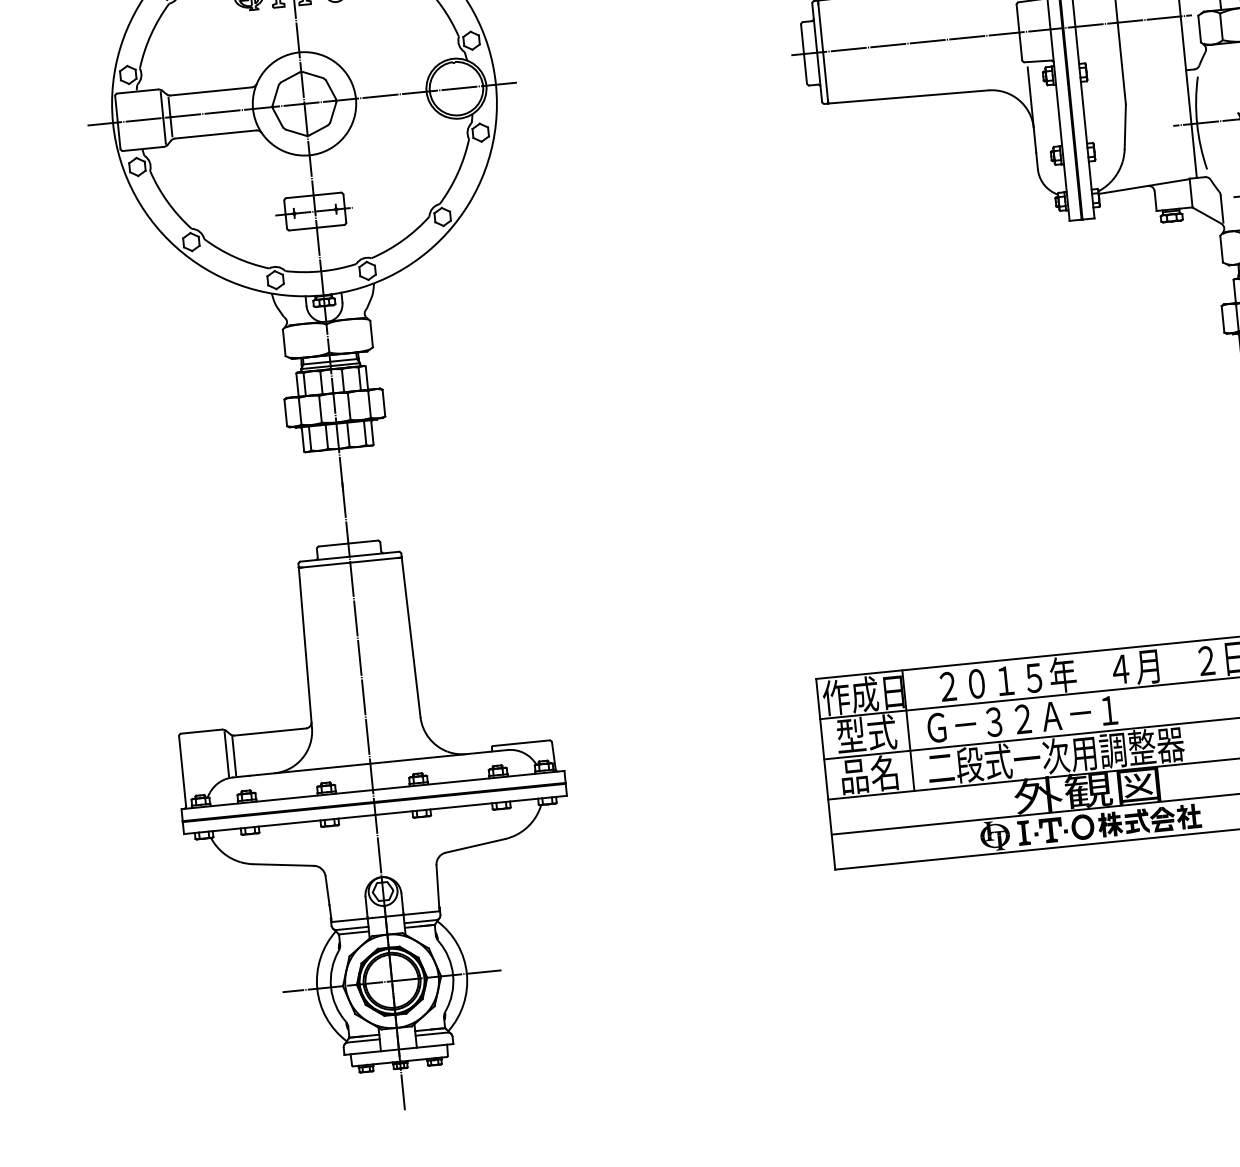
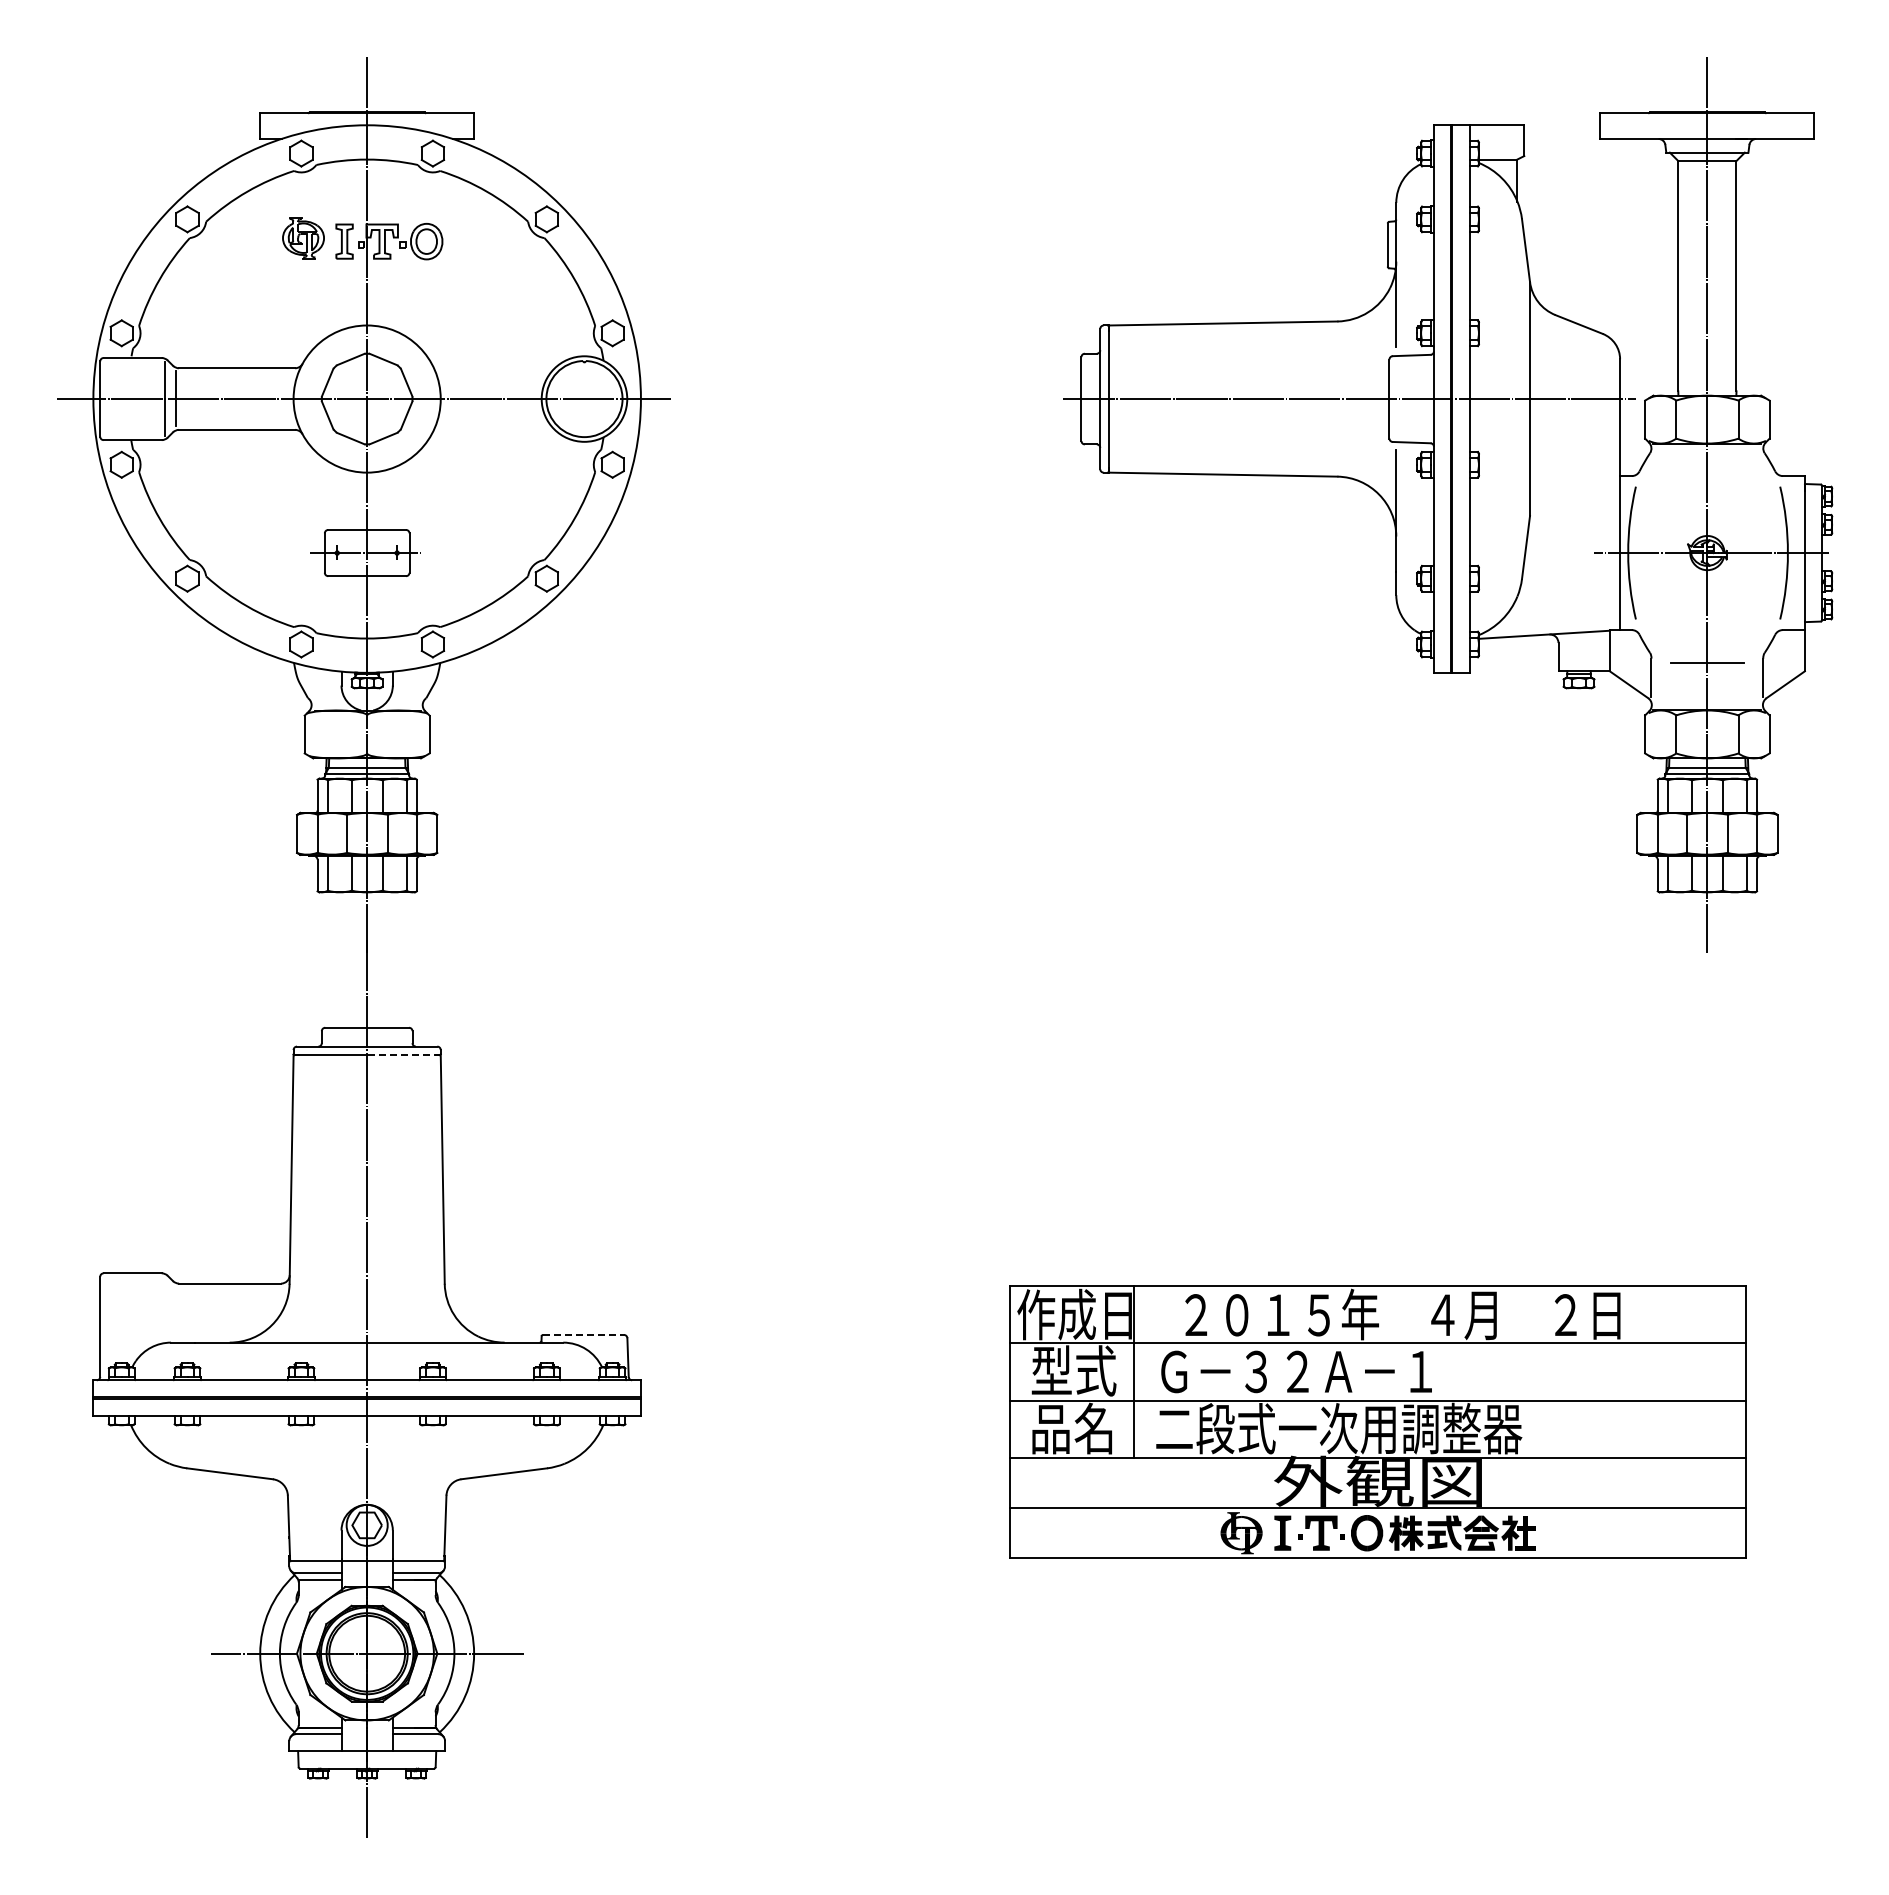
line: (375, 560) -> (403, 1055), solid -> dashed
line: (521, 742) -> (584, 1334), solid -> dashed
line: (226, 753) -> (165, 1308), removed
line: (234, 755) -> (175, 1311), removed

